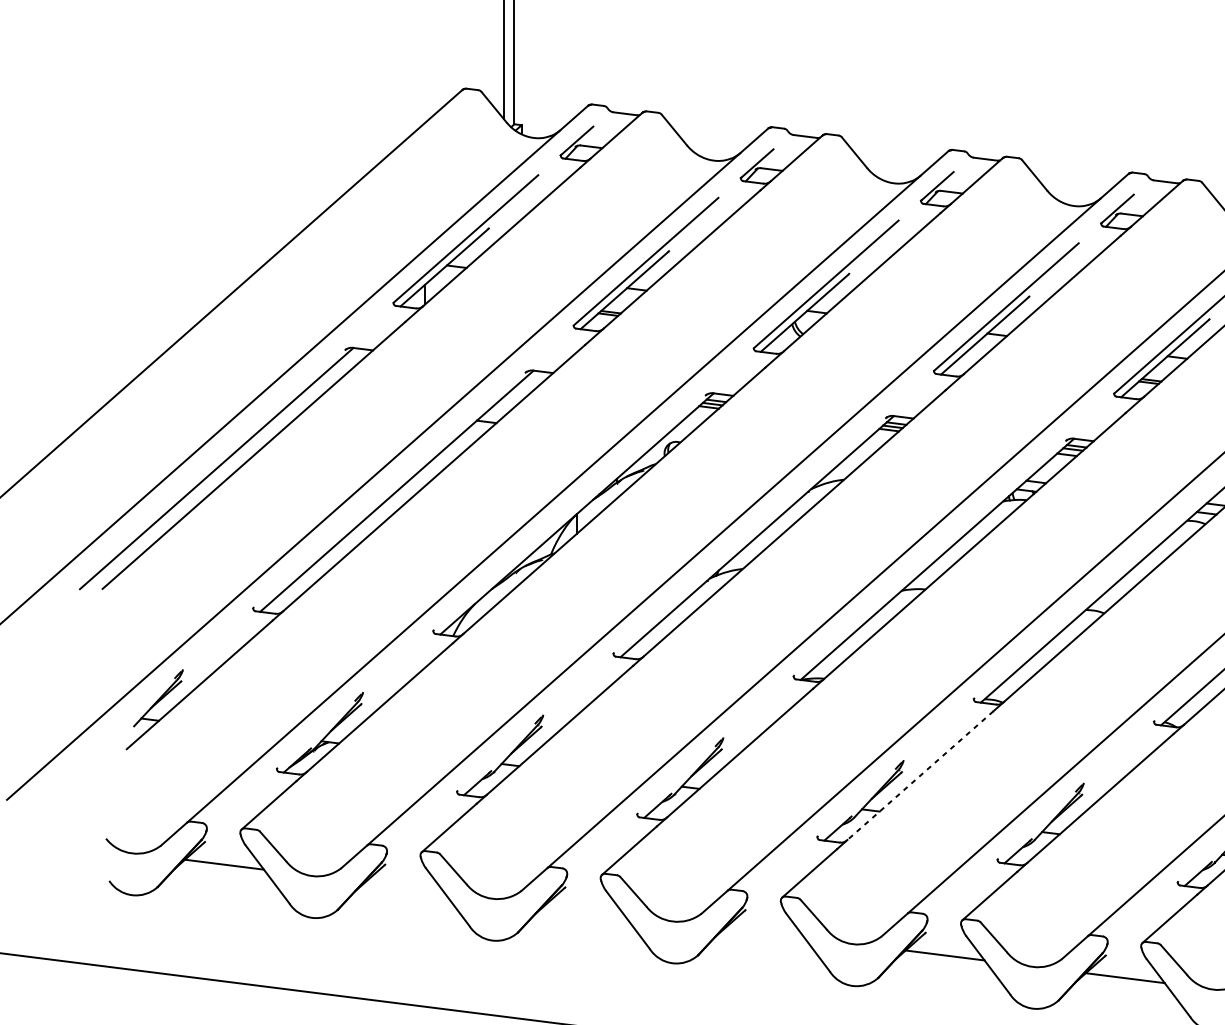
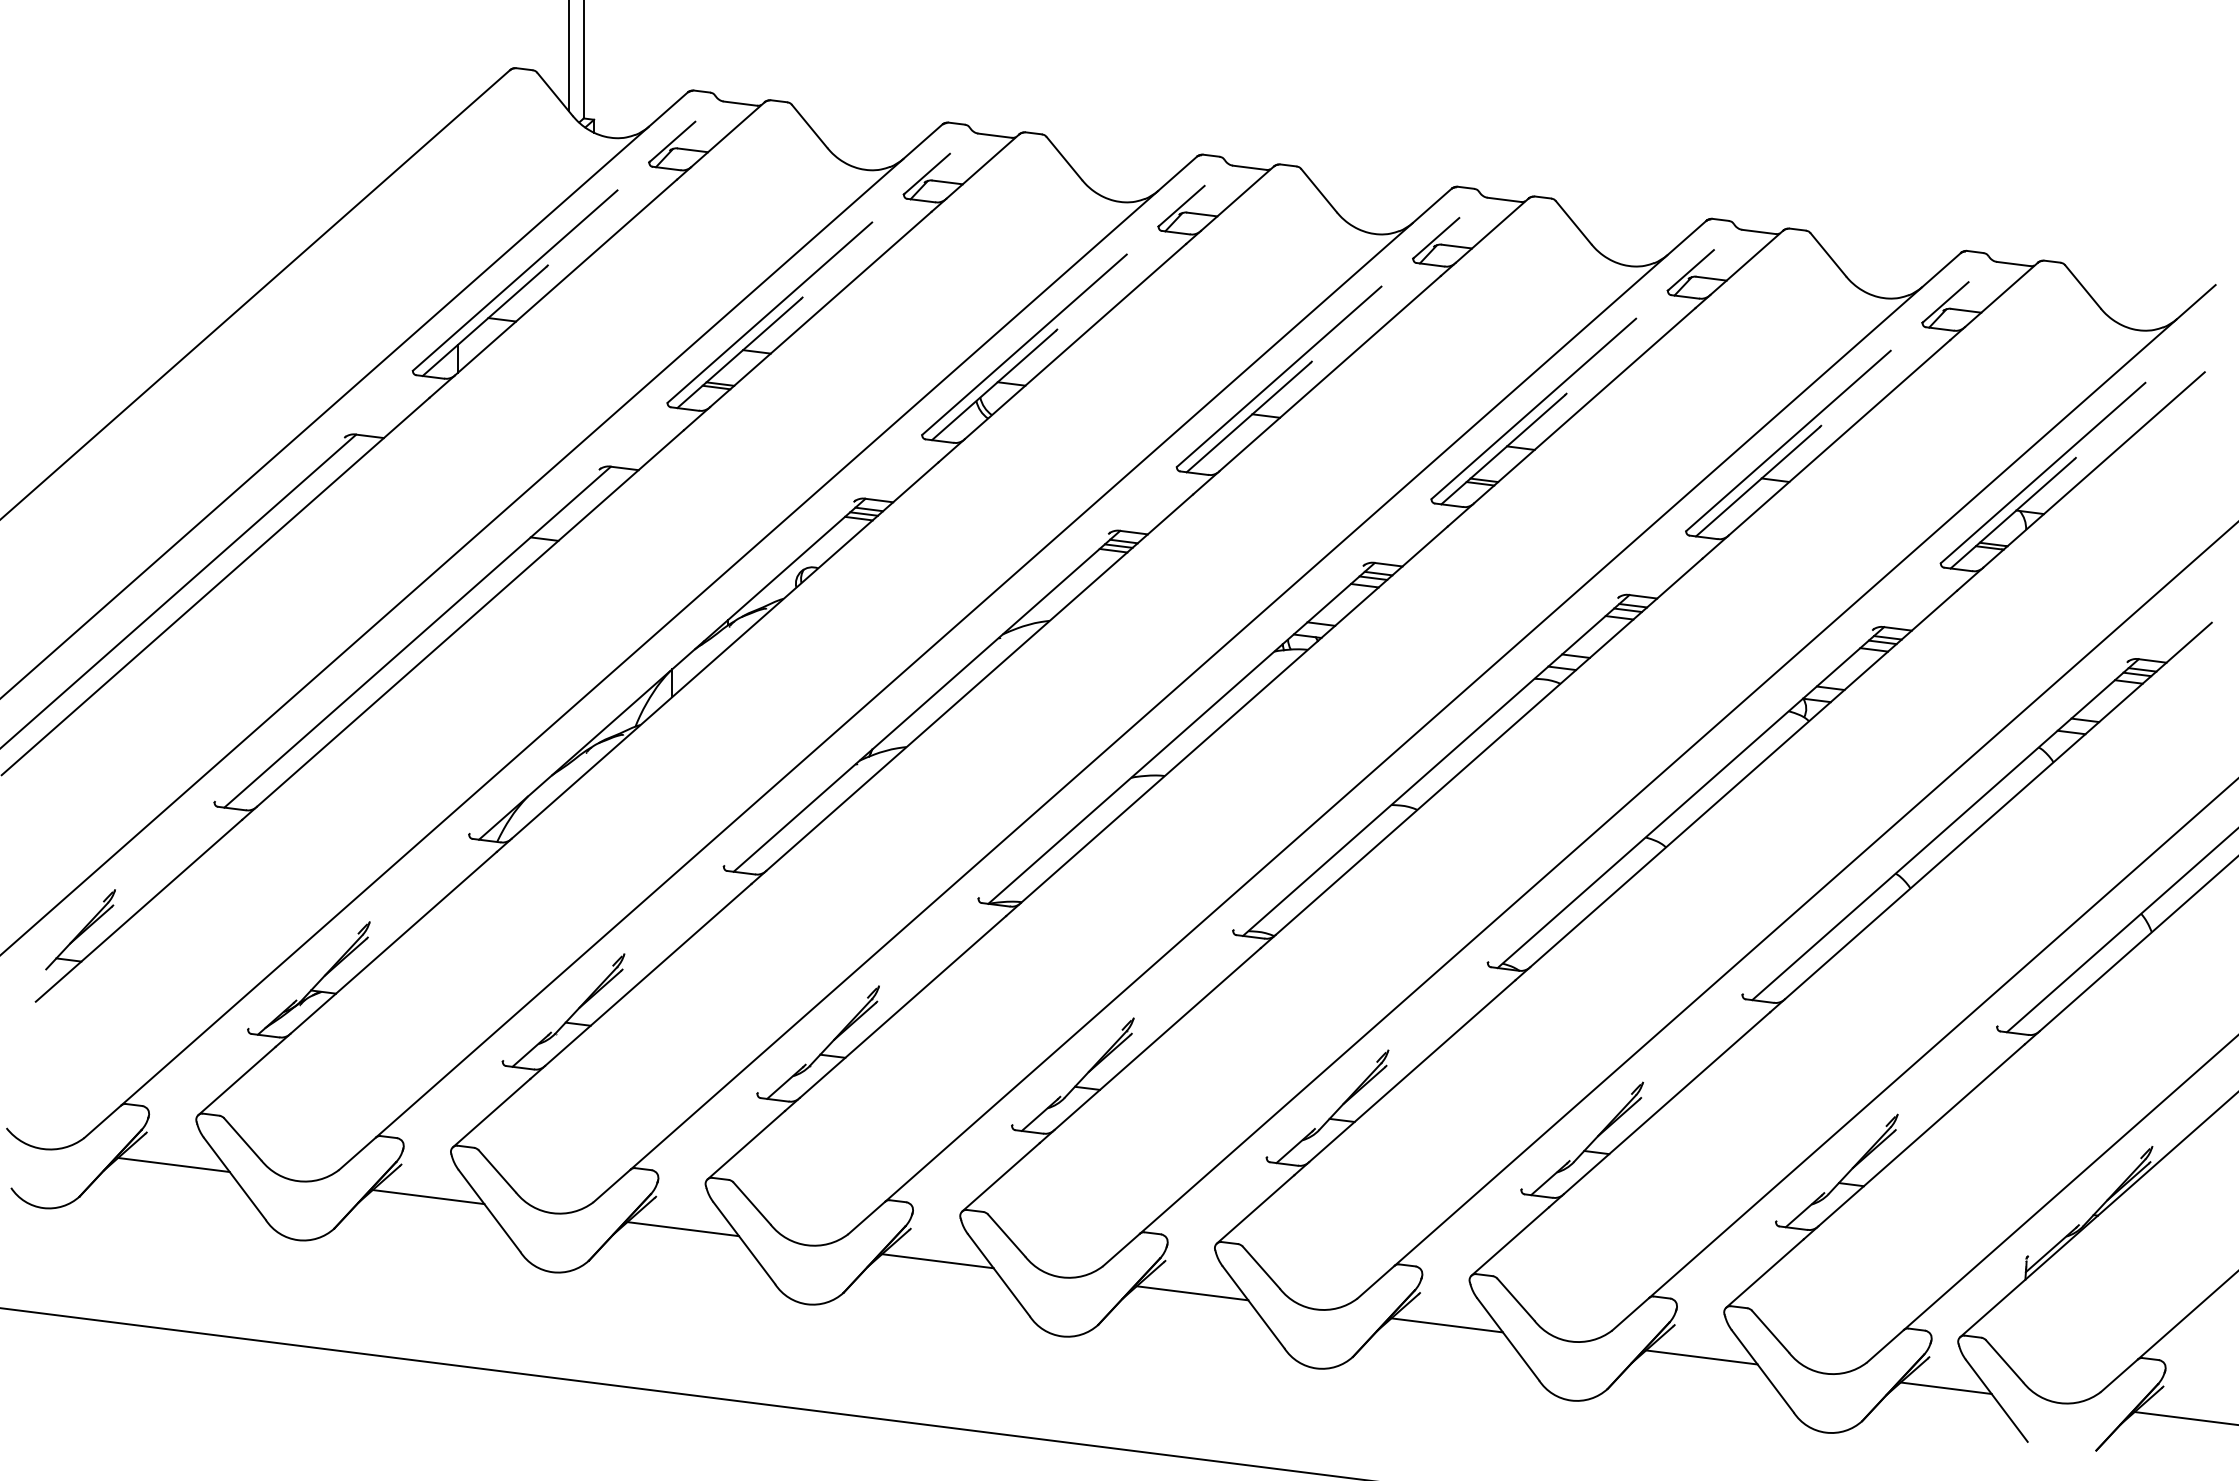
line: (920, 775) -> (1157, 1039), dashed -> solid
line: (404, 887) -> (428, 1197), added
line: (584, 910) -> (683, 1229), added
line: (764, 932) -> (937, 1261), added

